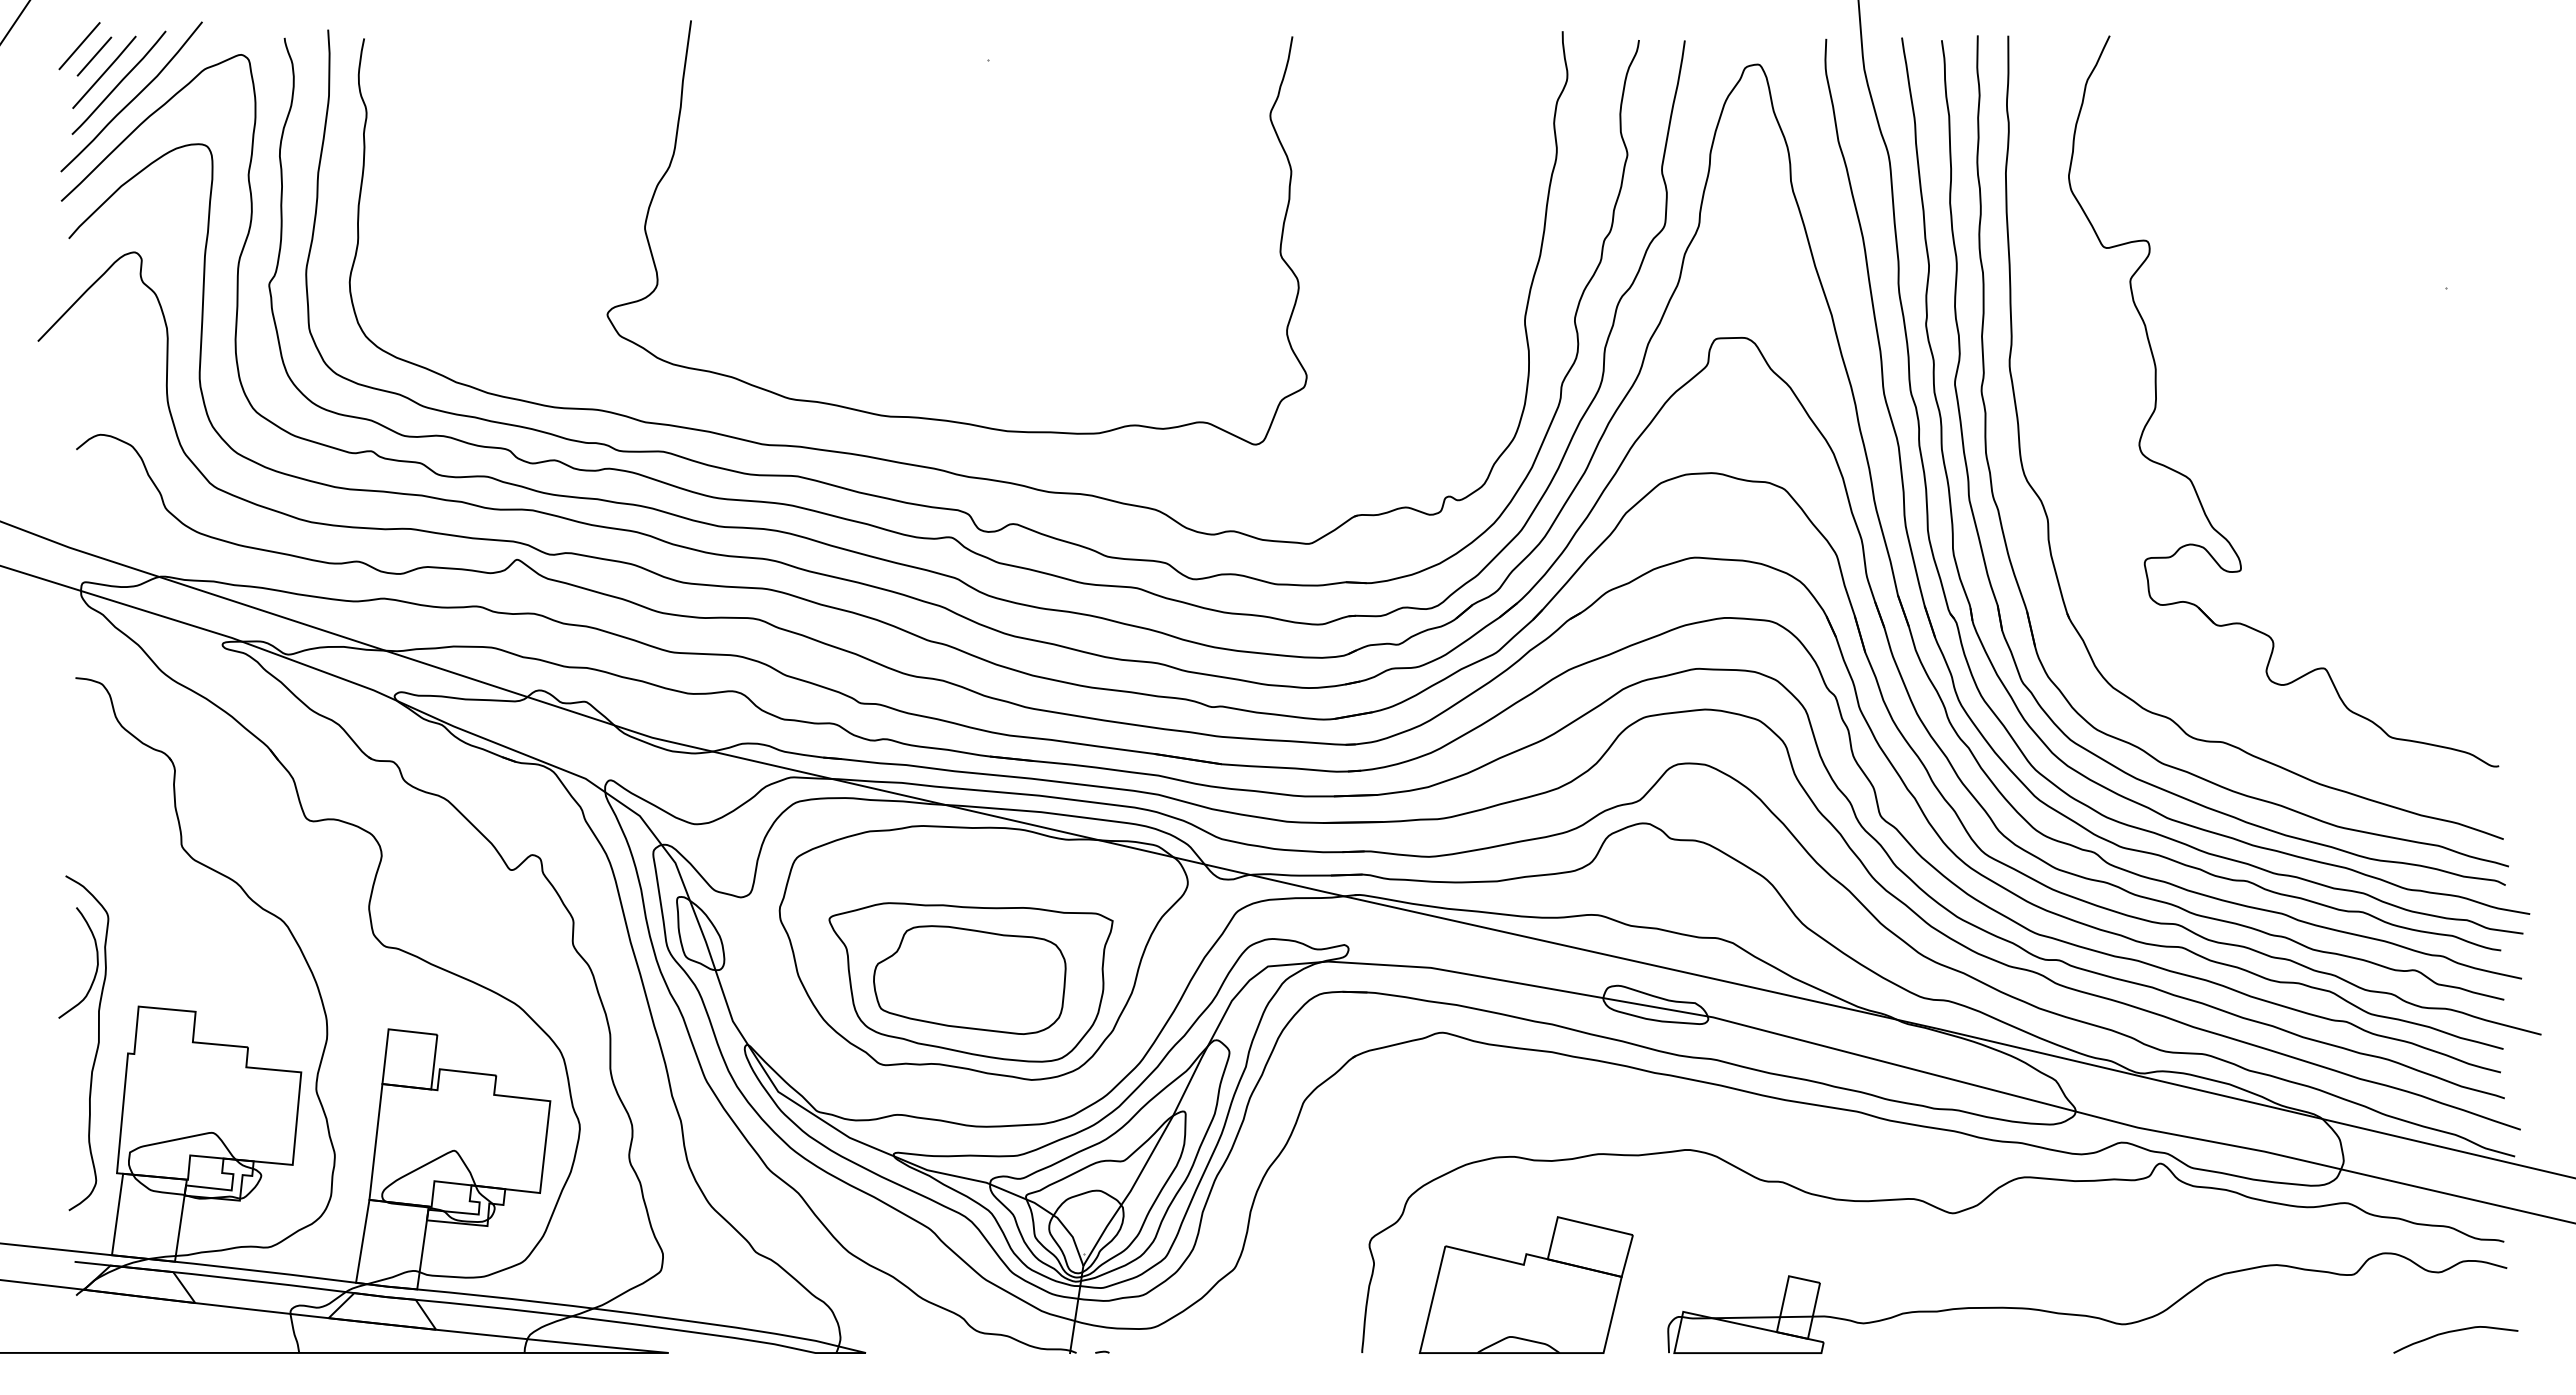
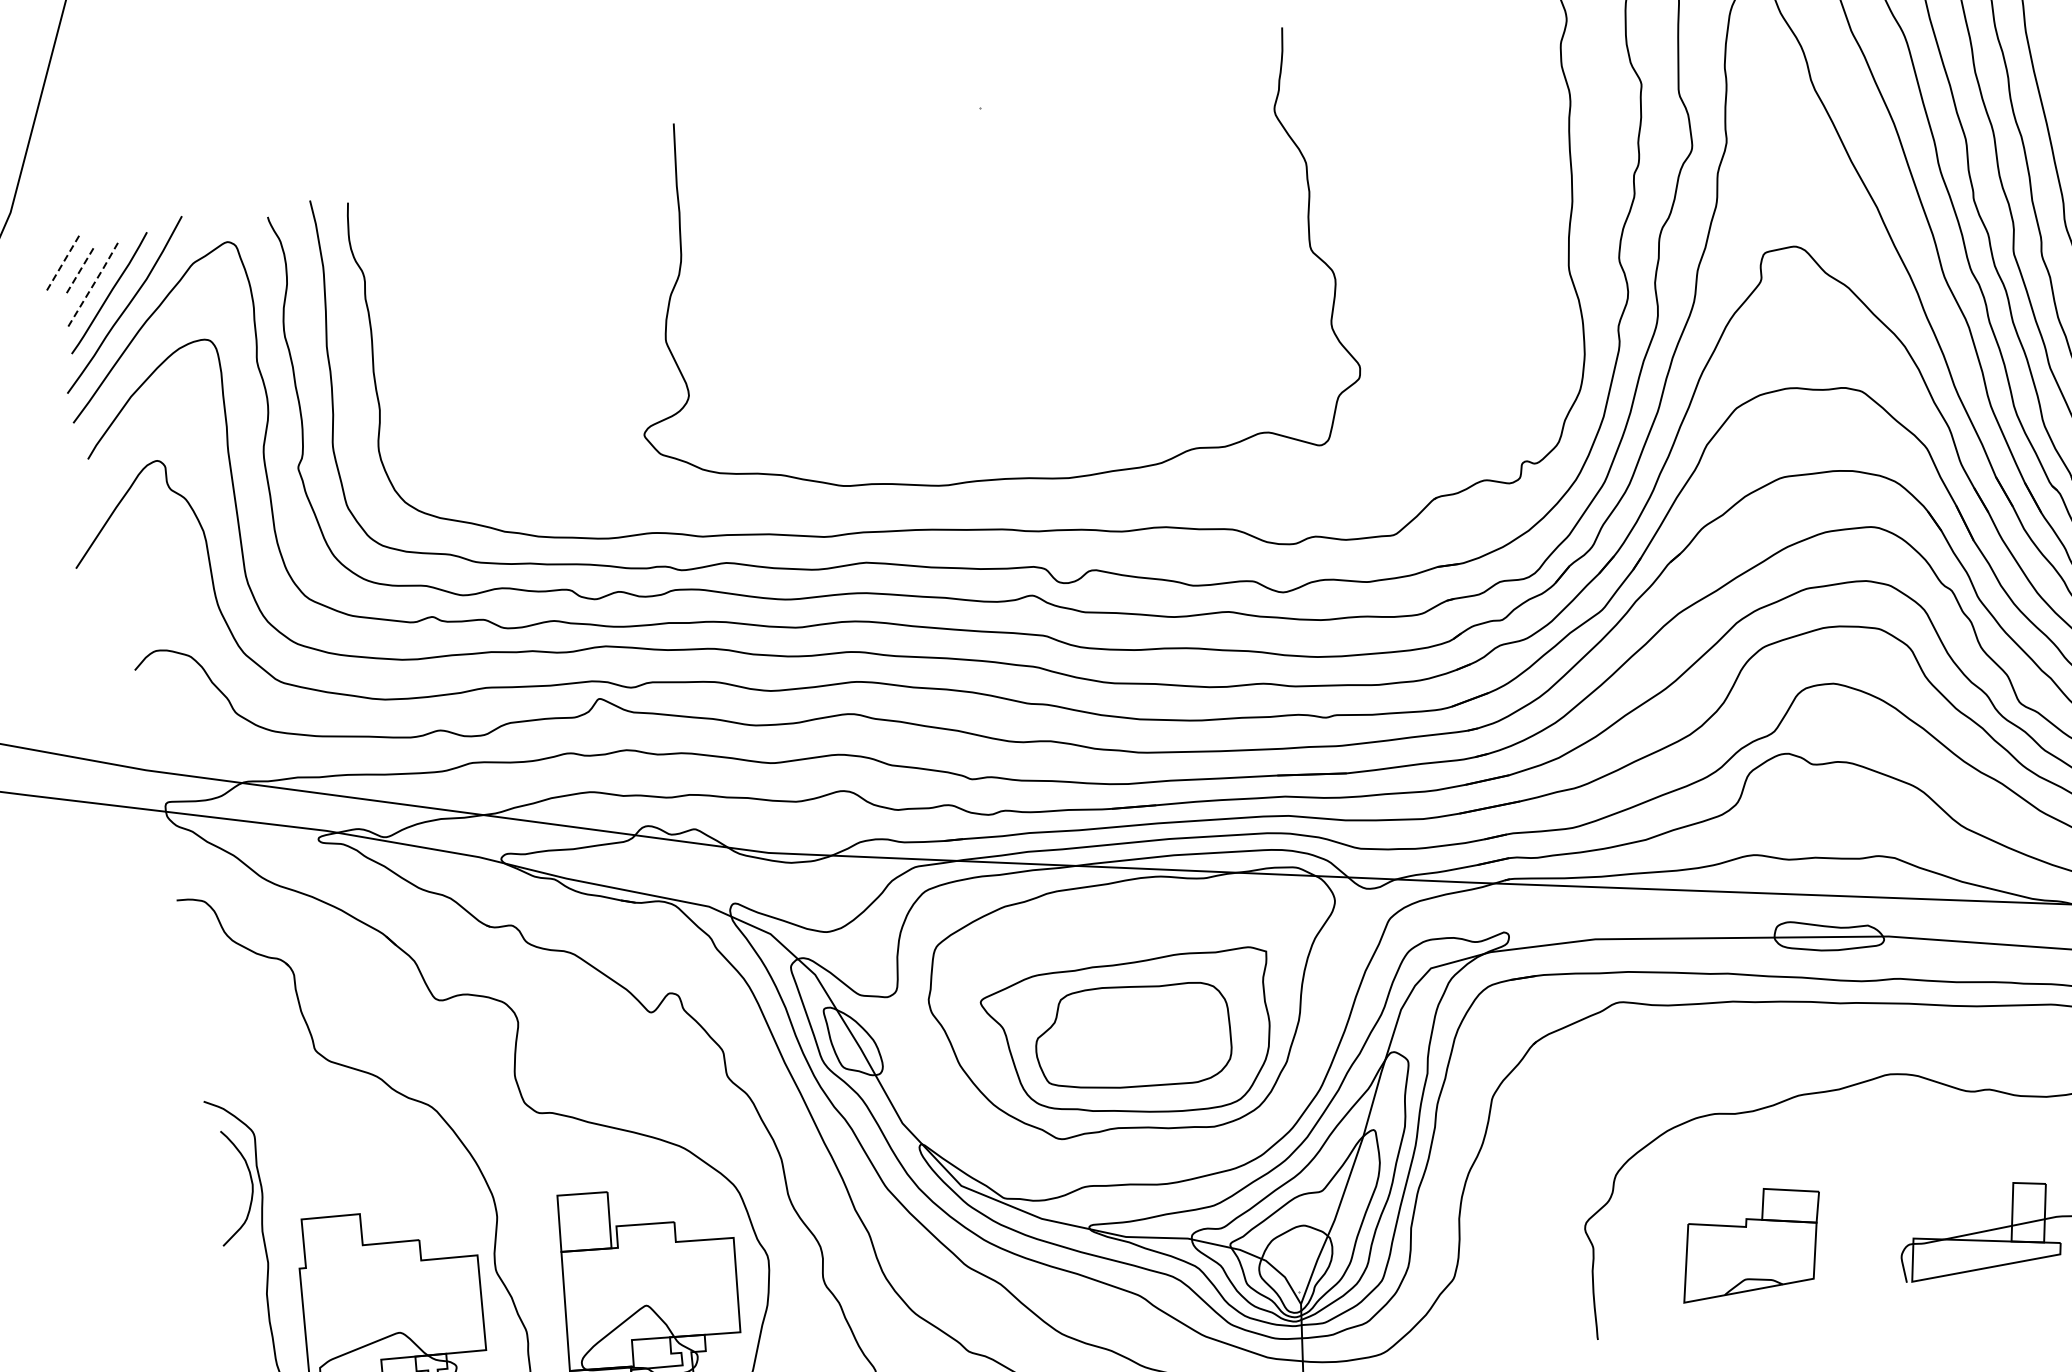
line: (79, 46) -> (62, 263), solid -> dashed
line: (94, 56) -> (79, 271), solid -> dashed
line: (104, 72) -> (92, 285), solid -> dashed
part: (1525, 1284) -> (1749, 1240), size x0.7

